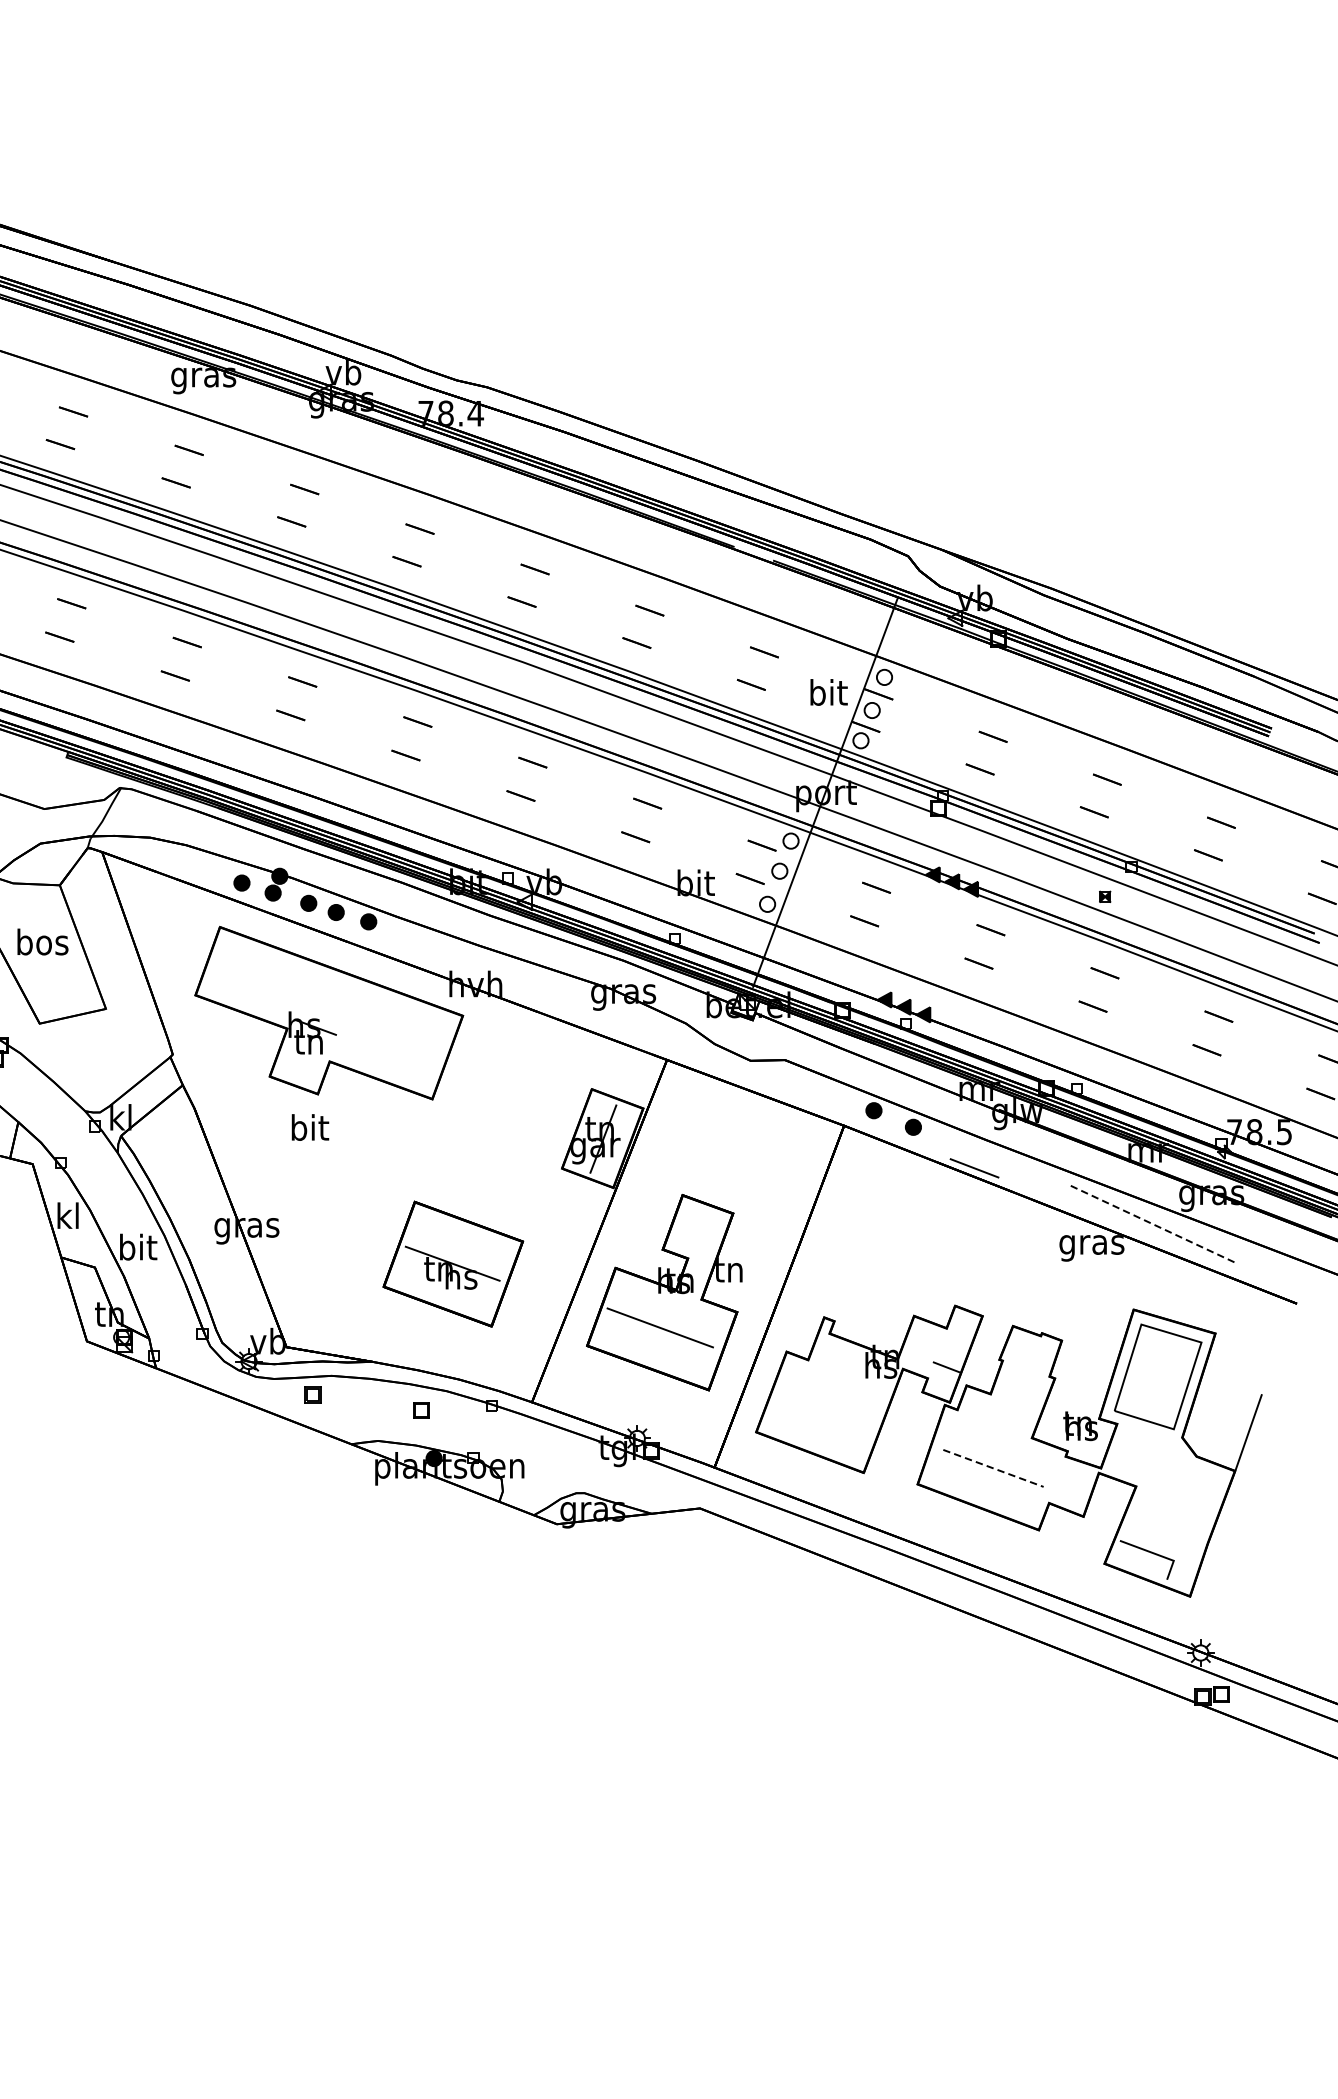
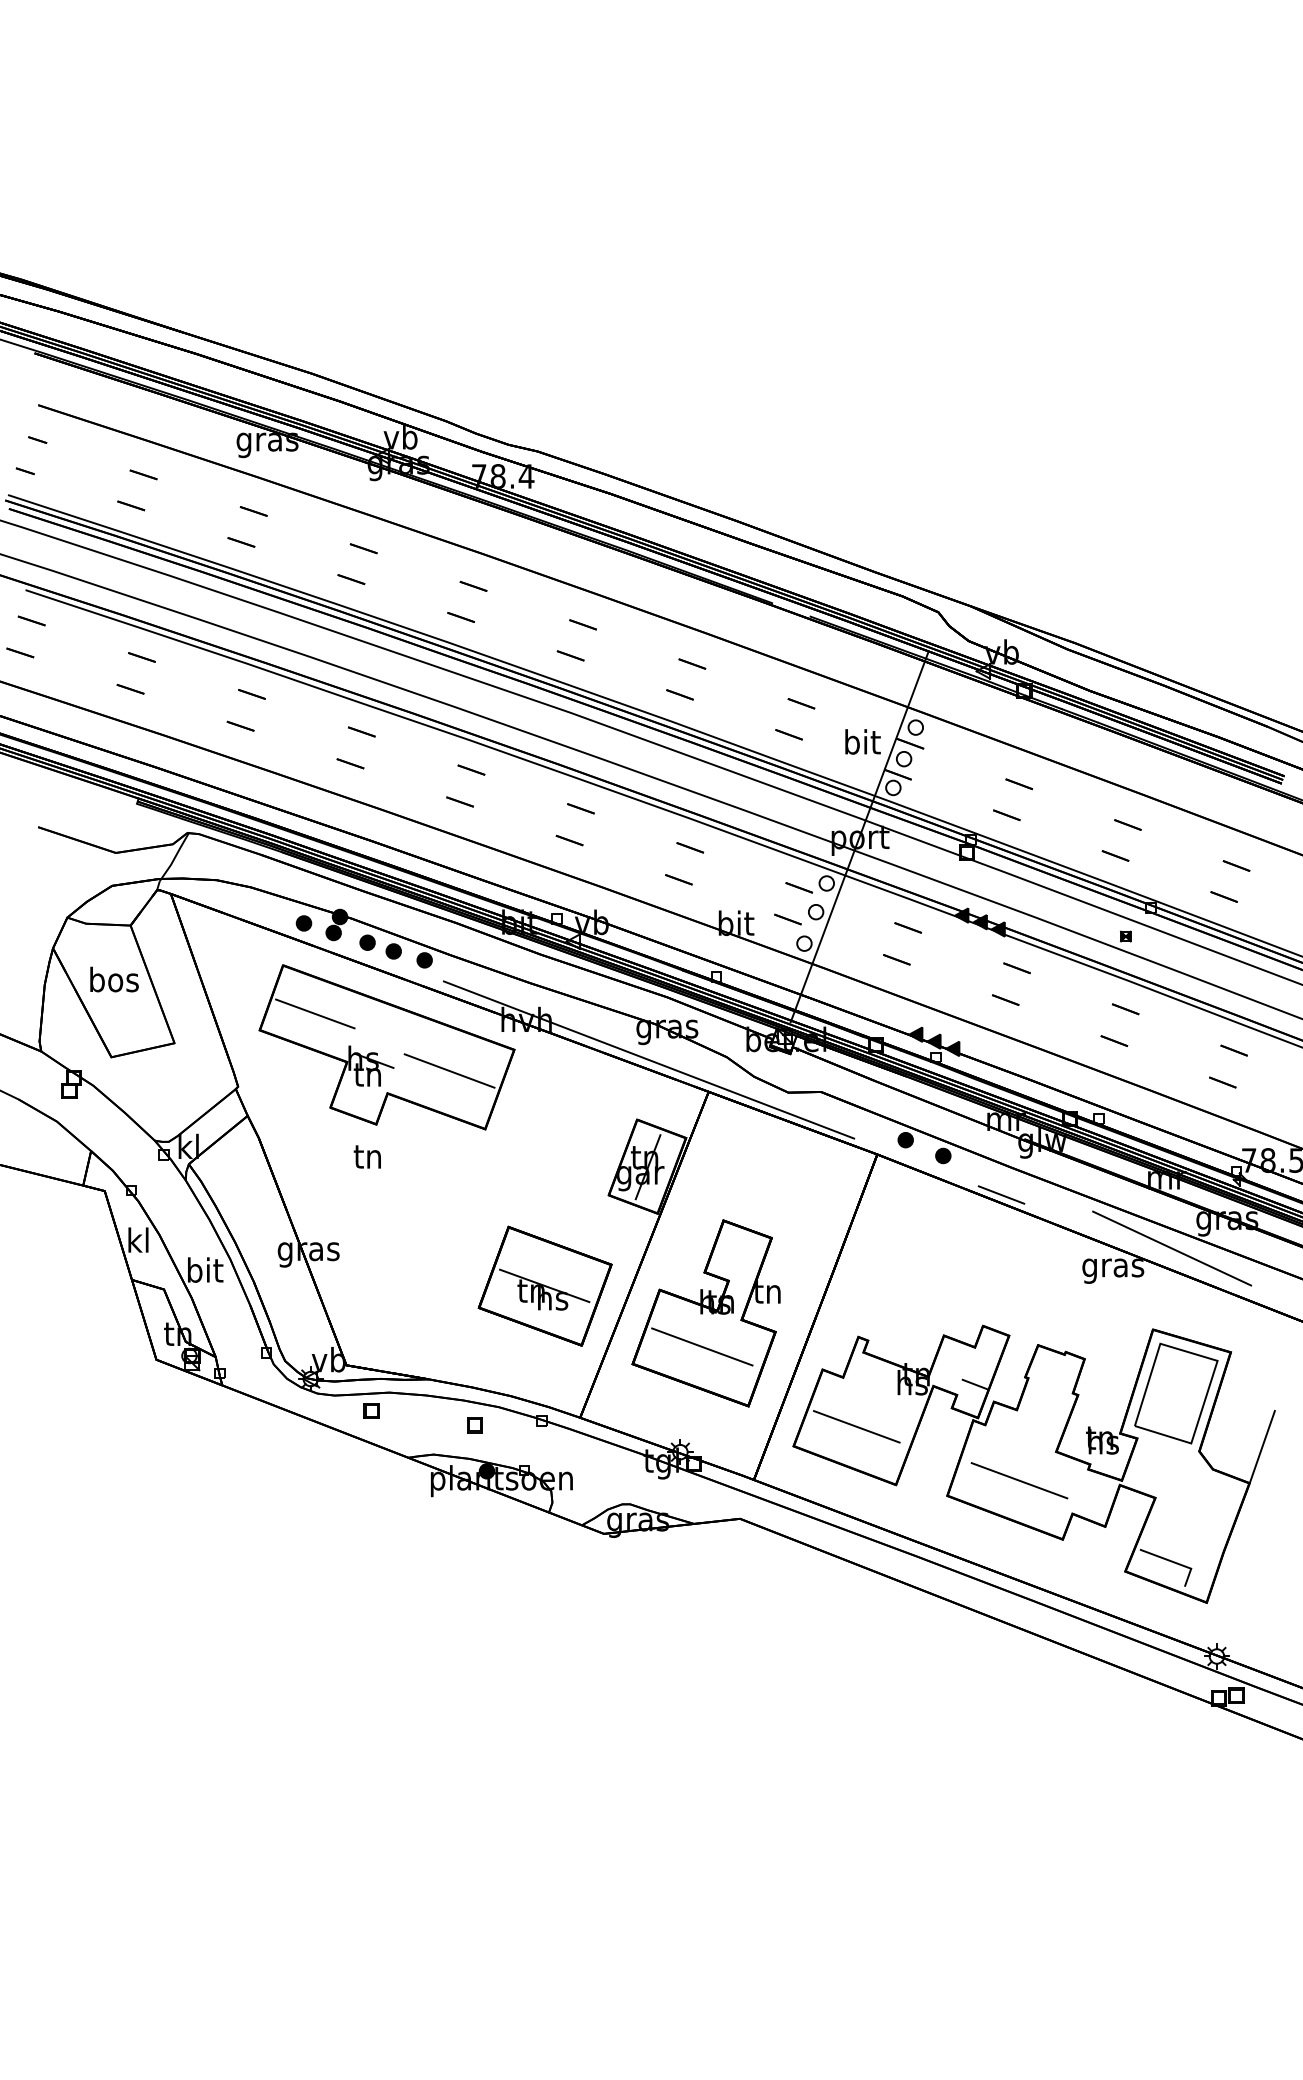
line: (254, 977) -> (315, 1013), added
line: (603, 1025) -> (648, 1059), added
line: (394, 1037) -> (449, 1070), added
text: (309, 1126) -> (368, 1155), bit -> tn
line: (1154, 1224) -> (1172, 1248), dashed -> solid
part: (452, 1263) -> (544, 1285), moved
line: (822, 1411) -> (856, 1426), added
line: (993, 1468) -> (1019, 1480), dashed -> solid

